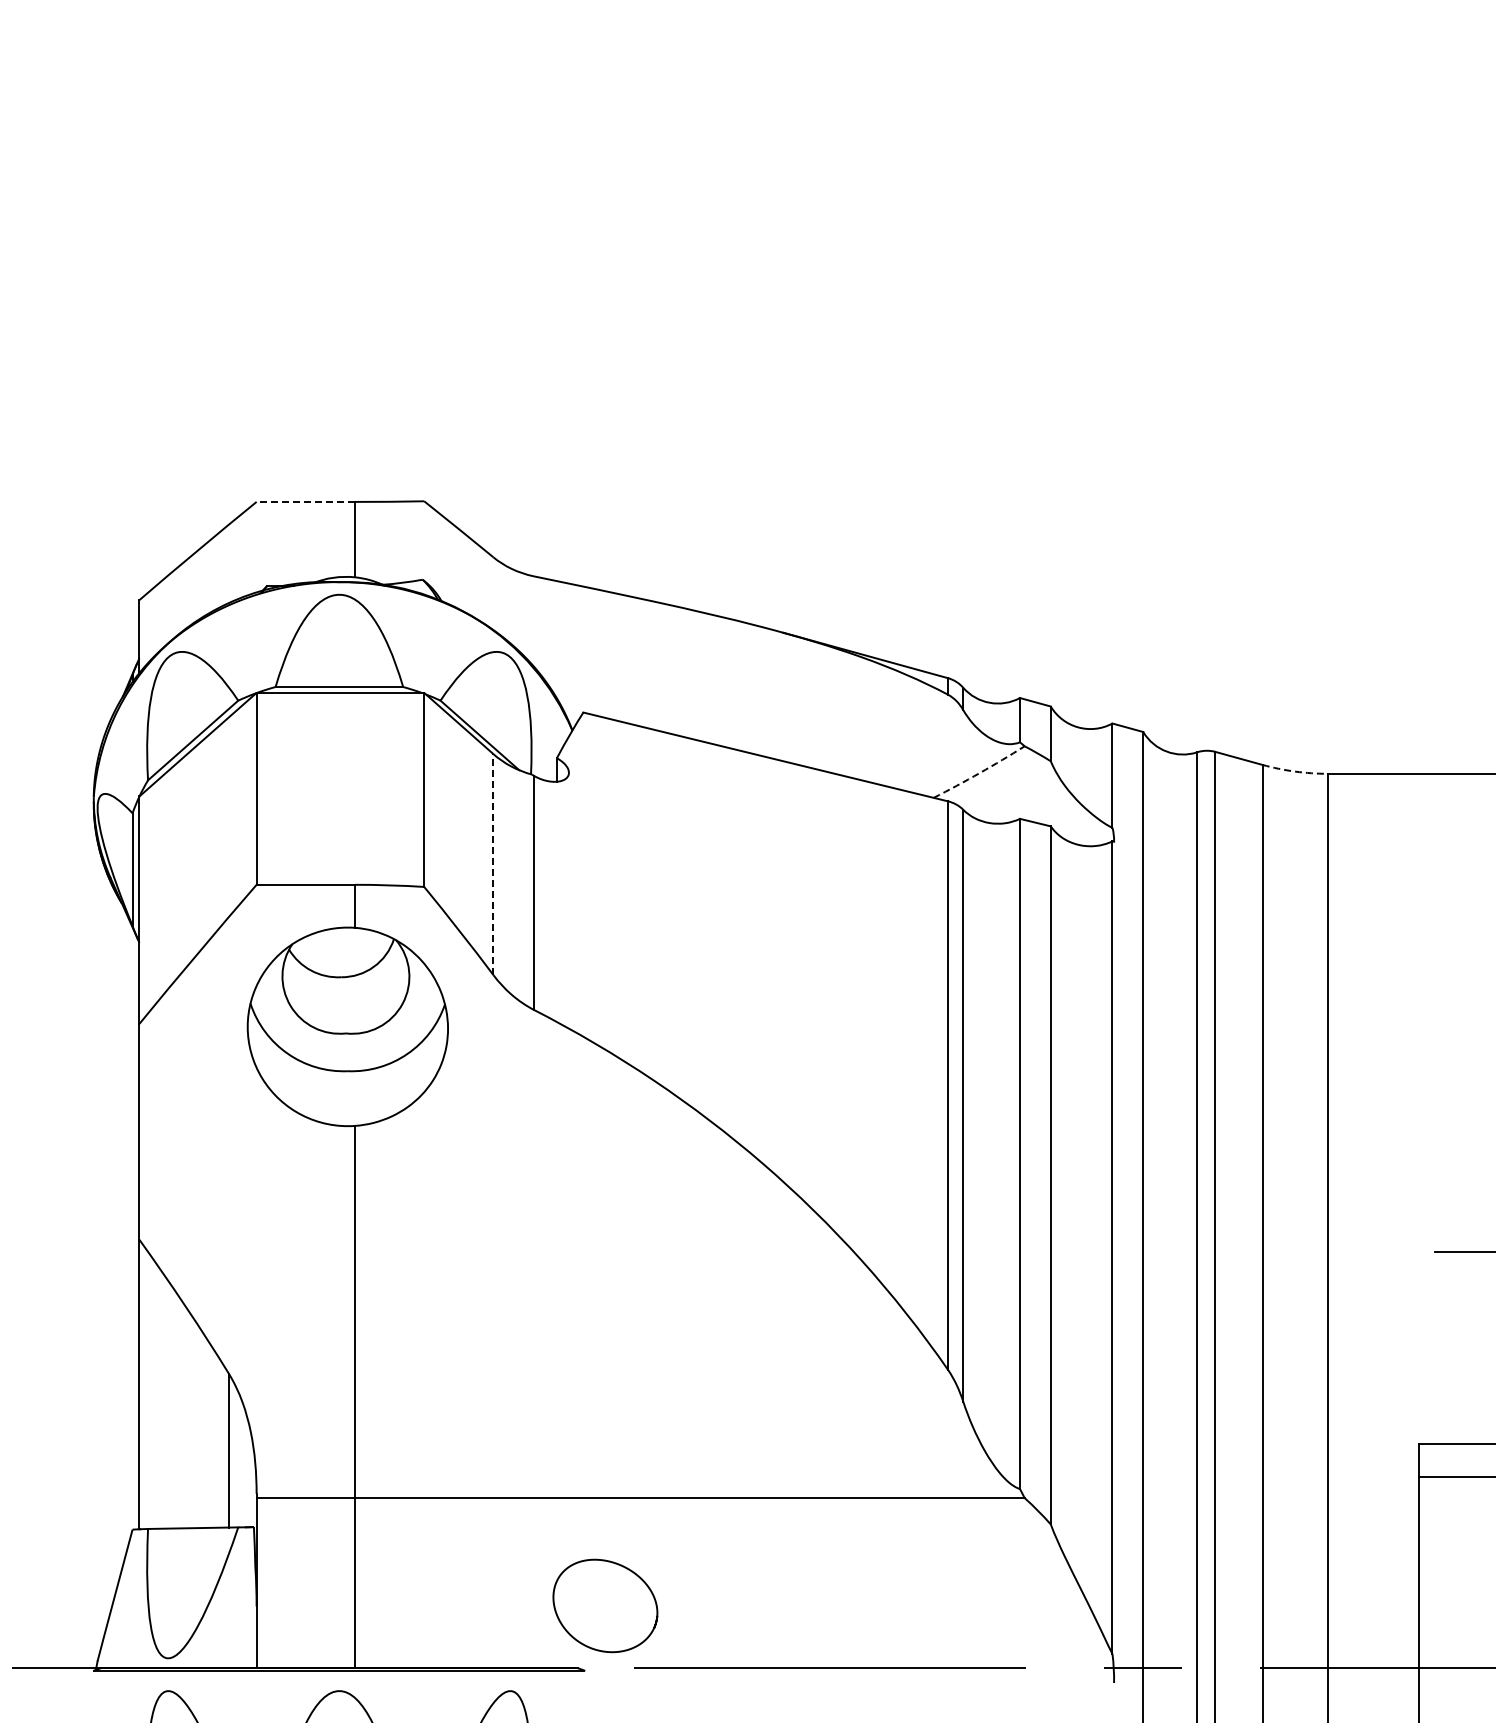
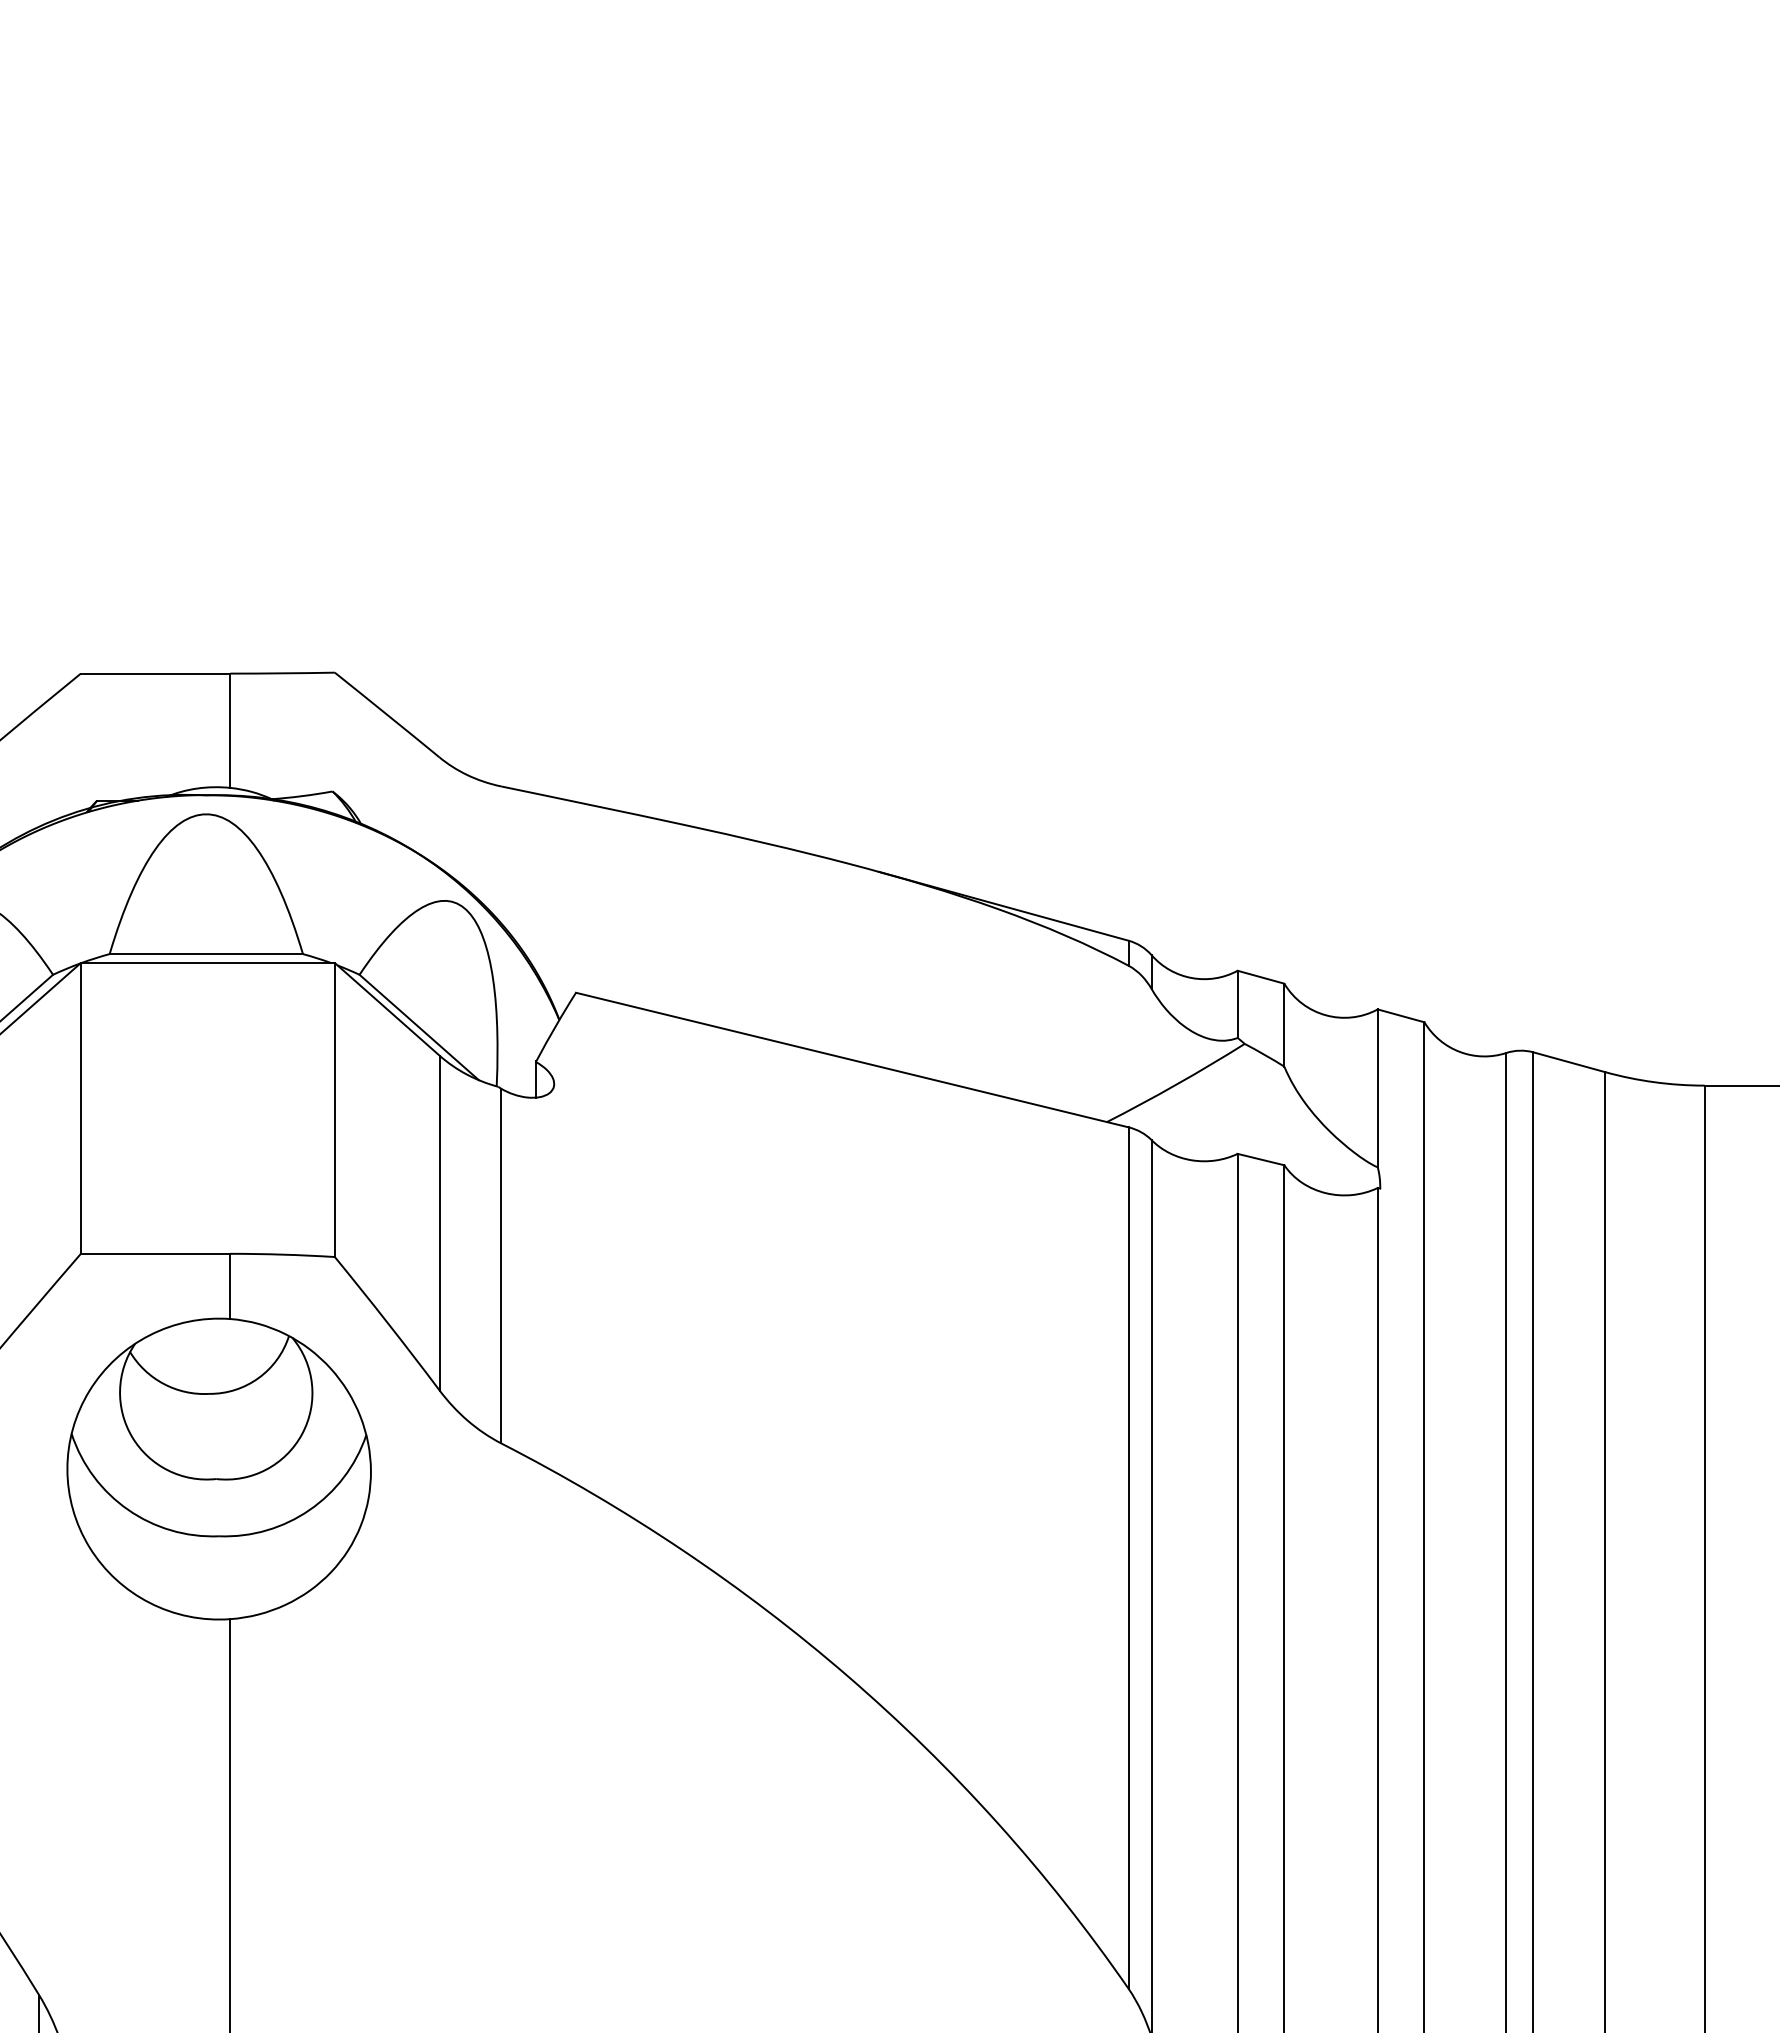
line: (305, 501) -> (154, 672), dashed -> solid
arc: (1295, 771) -> (1655, 1082), dashed -> solid
arc: (979, 773) -> (1176, 1085), dashed -> solid
line: (493, 864) -> (439, 1223), dashed -> solid

